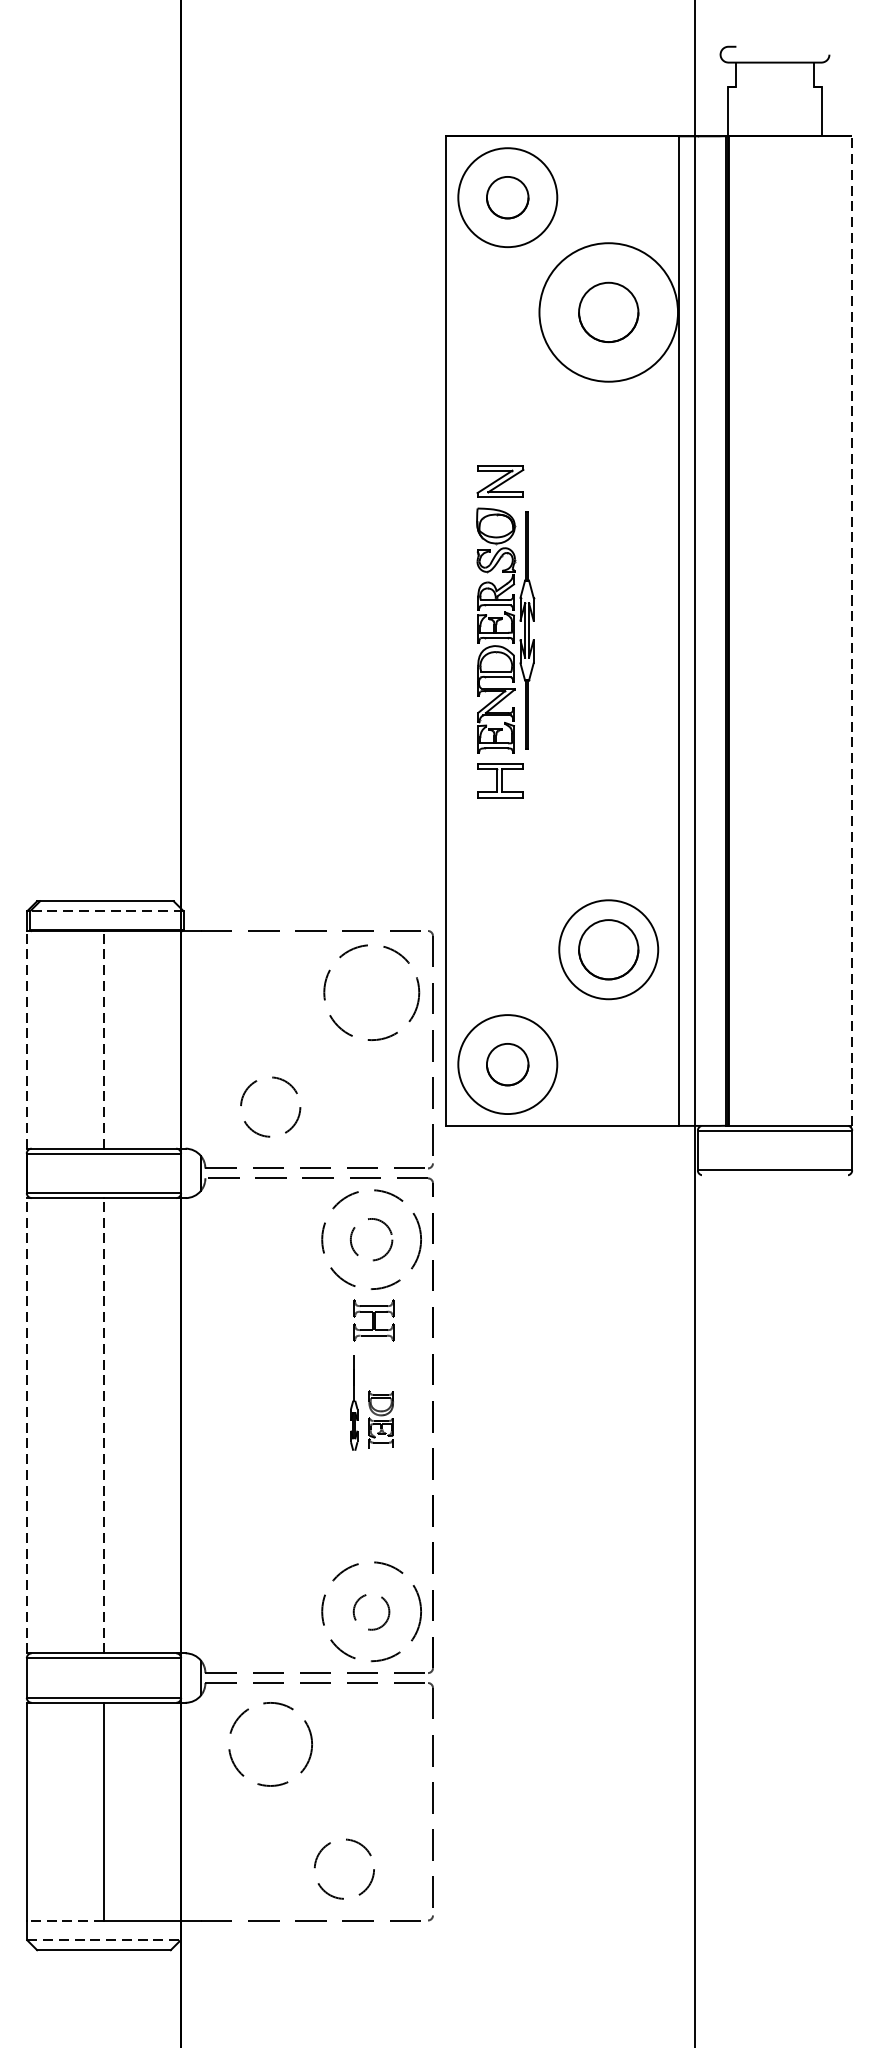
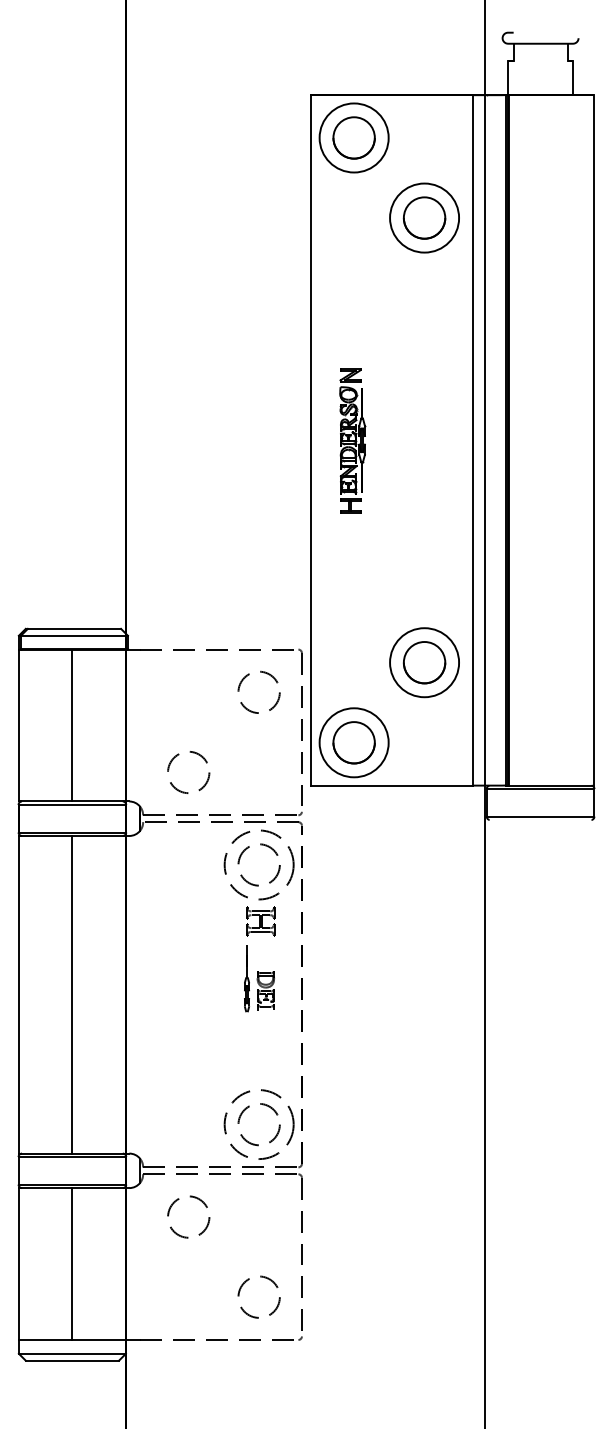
circle: (506, 196) -> (353, 137), size x1.43
circle: (608, 311) -> (424, 217), size x0.71
line: (852, 629) -> (594, 439), dashed -> solid
part: (505, 631) -> (352, 440), size x0.62
line: (106, 910) -> (74, 635), dashed -> solid
circle: (370, 991) -> (258, 691), size x0.62
line: (26, 1039) -> (18, 725), dashed -> solid
line: (104, 1039) -> (72, 725), dashed -> solid
circle: (506, 1064) -> (353, 742), size x1.43
circle: (370, 1238) -> (258, 864), size x1.43
line: (26, 1425) -> (18, 994), dashed -> solid
line: (104, 1425) -> (72, 994), dashed -> solid
circle: (370, 1611) -> (258, 1124), size x1.67
circle: (270, 1743) -> (188, 1216), size x0.71
circle: (343, 1868) -> (258, 1296), moved
line: (65, 1919) -> (45, 1339), dashed -> solid
line: (104, 1939) -> (72, 1353), dashed -> solid

